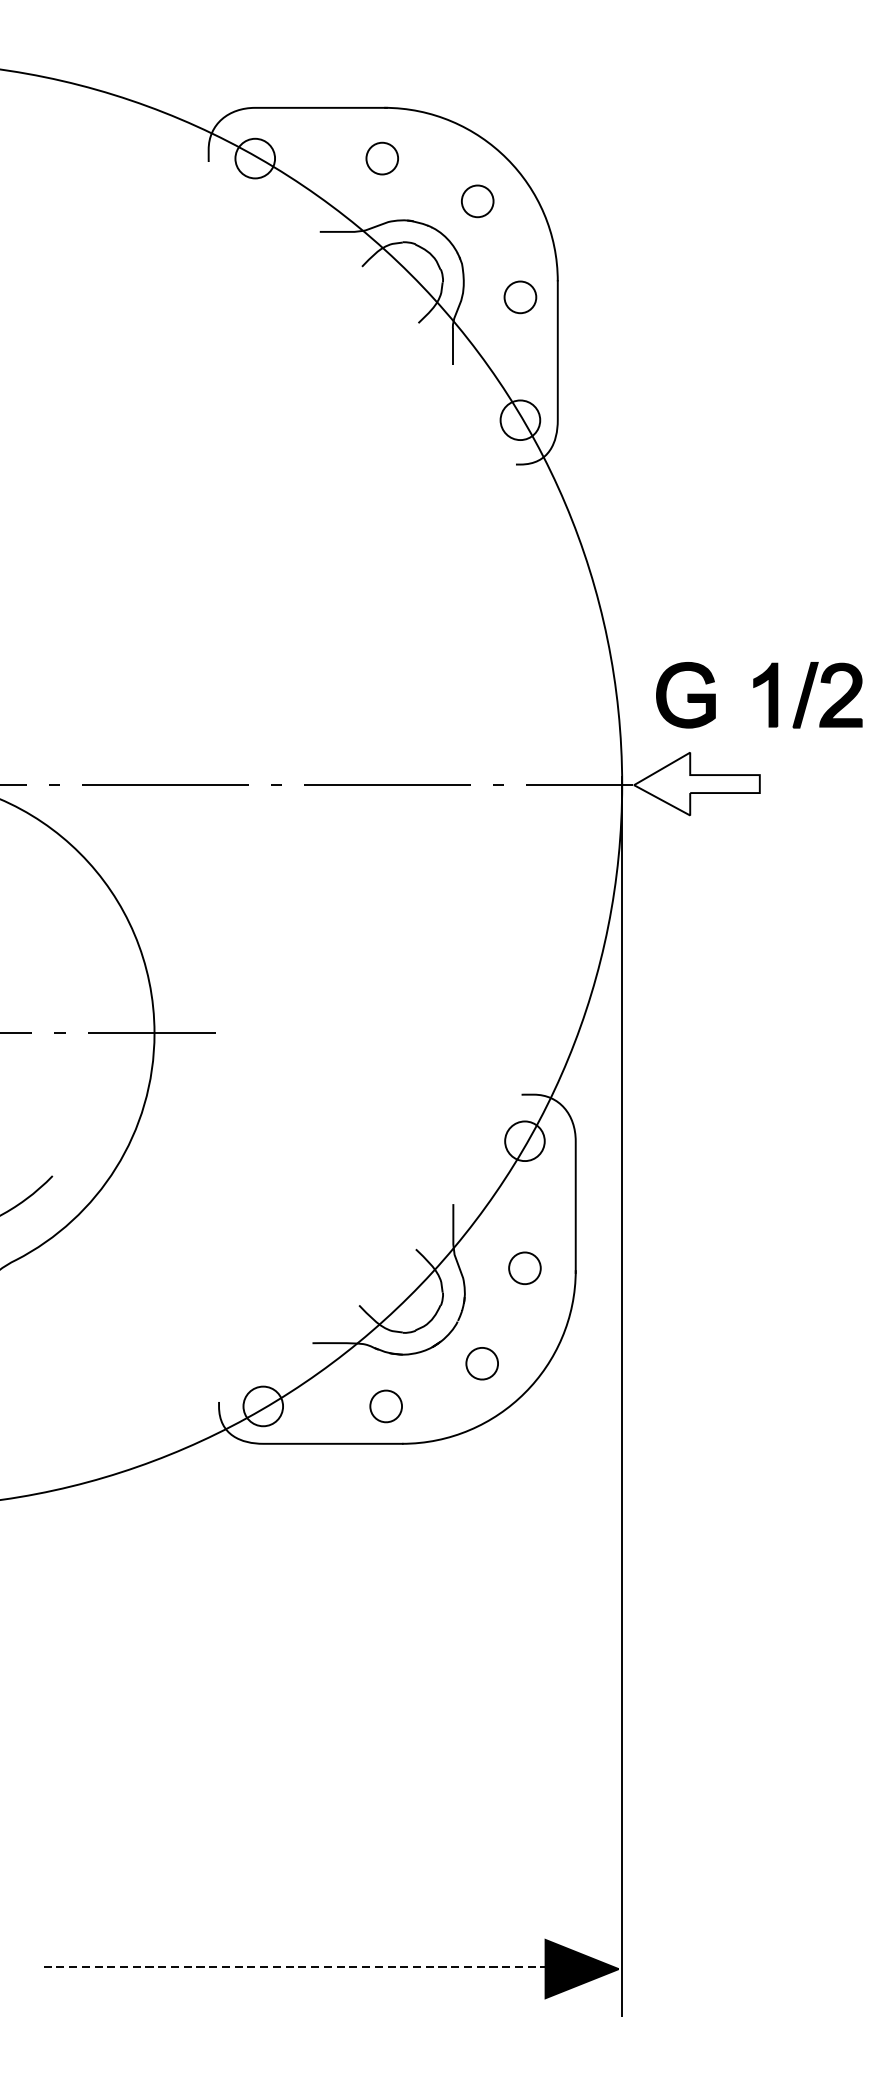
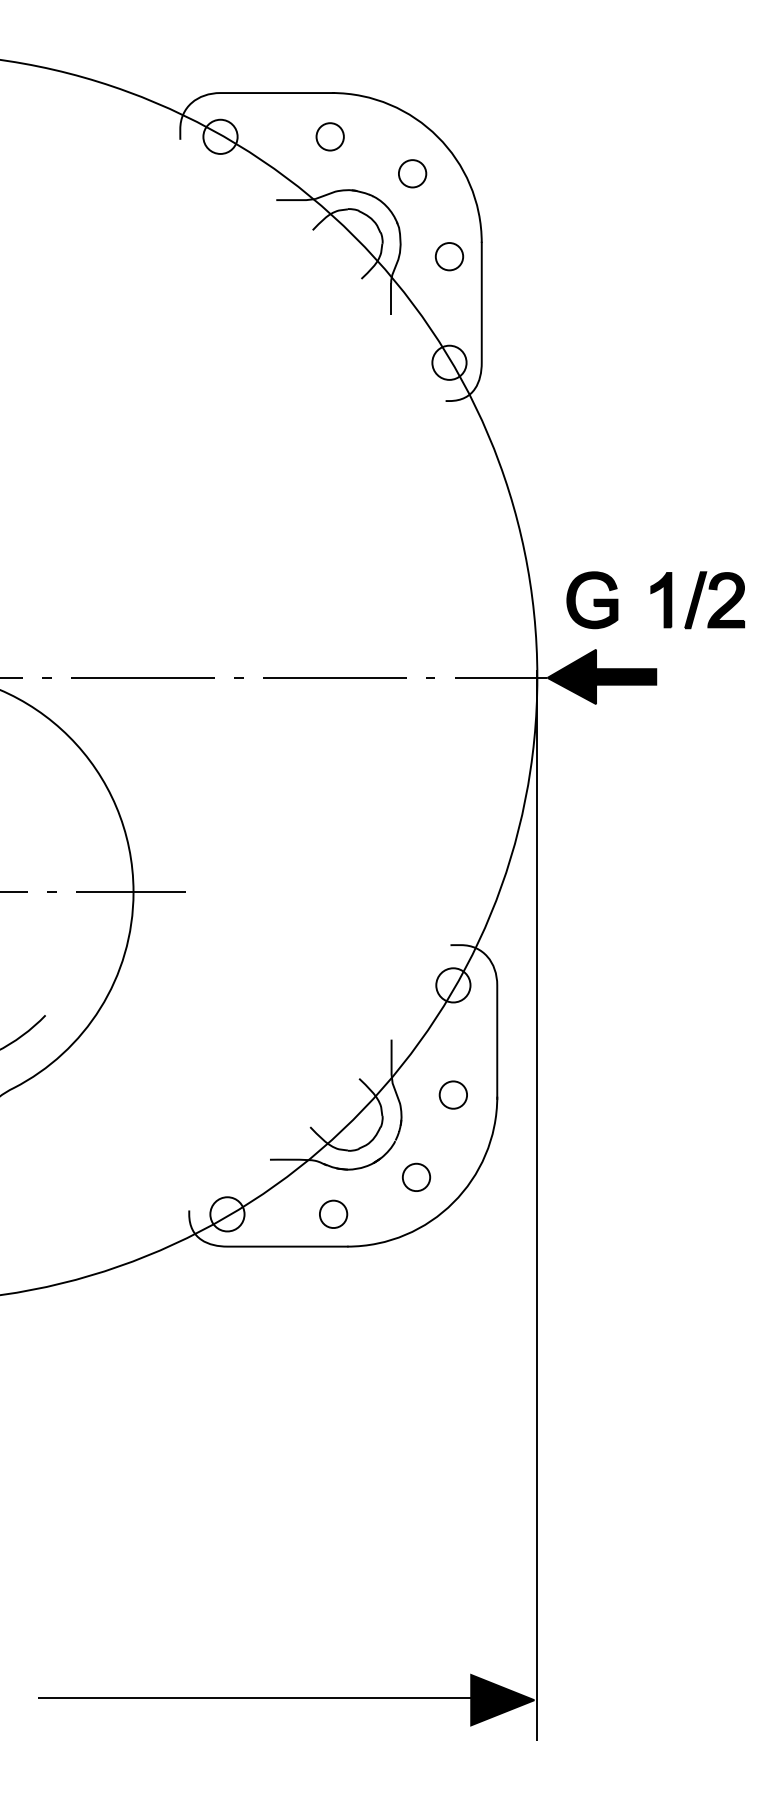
fill: (696, 783) -> (601, 676), added
line: (311, 1967) -> (269, 1698), dashed -> solid

